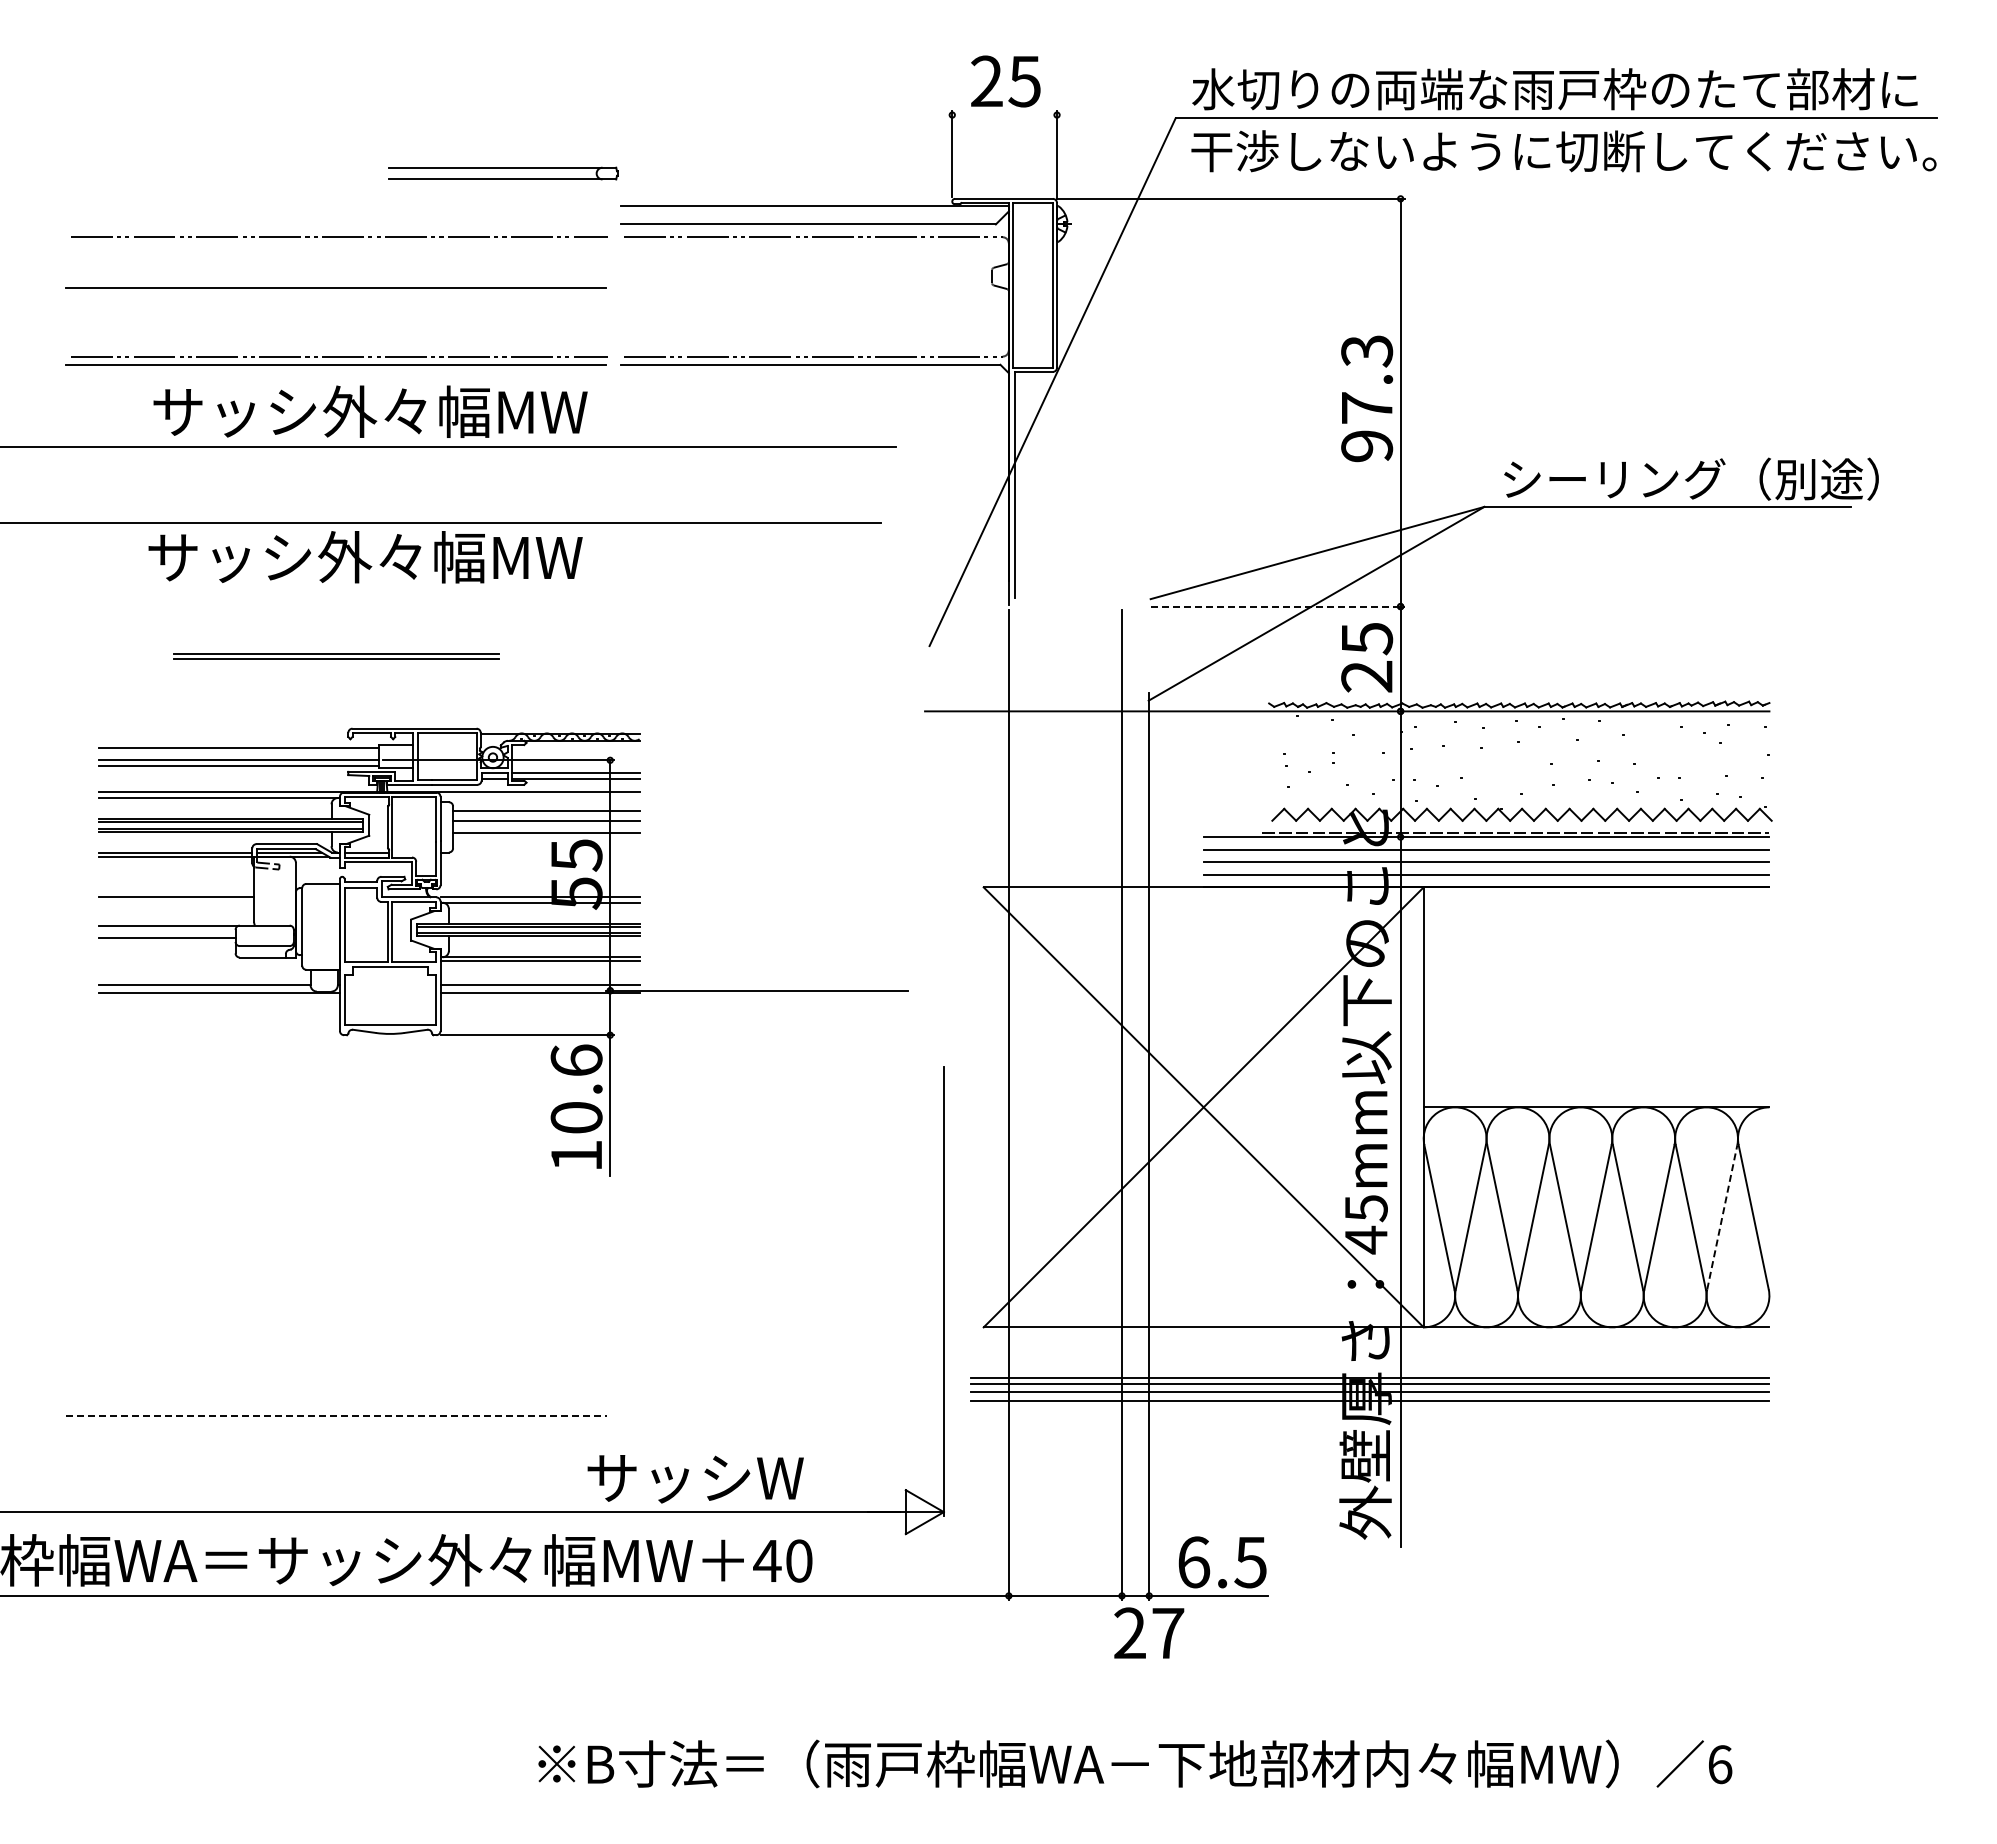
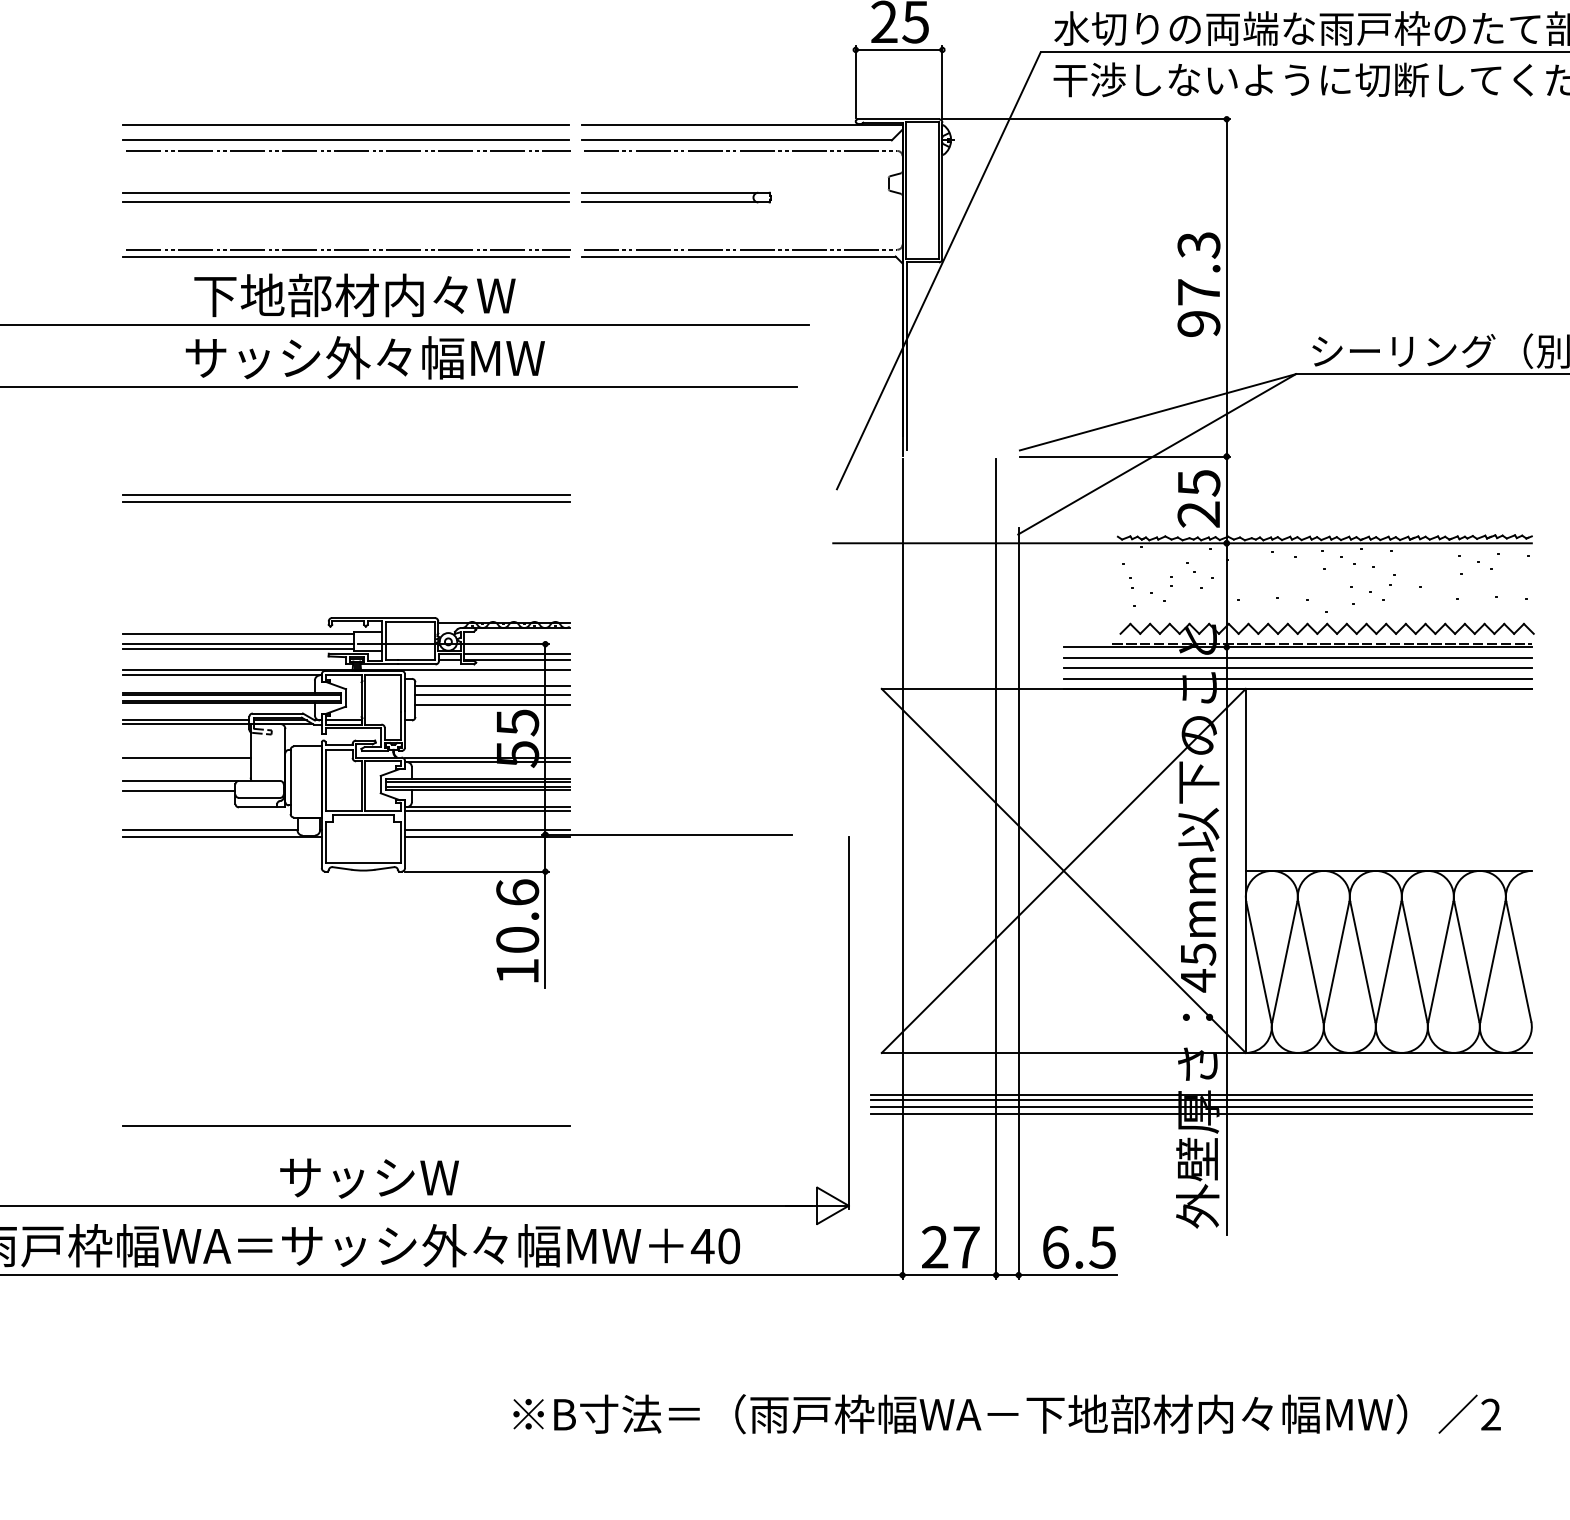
line: (1004, 115) -> (898, 50), added
part: (503, 173) -> (676, 197), moved
line: (336, 205) -> (346, 124), added
line: (336, 224) -> (346, 140), added
line: (336, 299) -> (346, 202), added
text: (370, 411) -> (374, 295), サッシ外々幅MW -> 下地部材内々W
text: (365, 557) -> (365, 358), moved
line: (1278, 606) -> (1125, 456), dashed -> solid
part: (336, 656) -> (346, 497), size x1.67
part: (503, 951) -> (457, 802), moved
line: (1722, 1217) -> (1493, 962), dashed -> solid
line: (336, 1415) -> (346, 1125), dashed -> solid
text: (695, 1479) -> (369, 1178), moved
text: (1149, 1632) -> (951, 1246), moved
text: (1720, 1764) -> (1491, 1414), 6 -> 2

